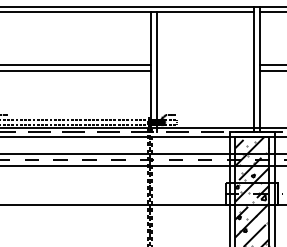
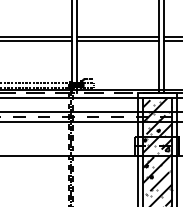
line: (205, 64) -> (117, 36), added
line: (205, 70) -> (117, 41), added

